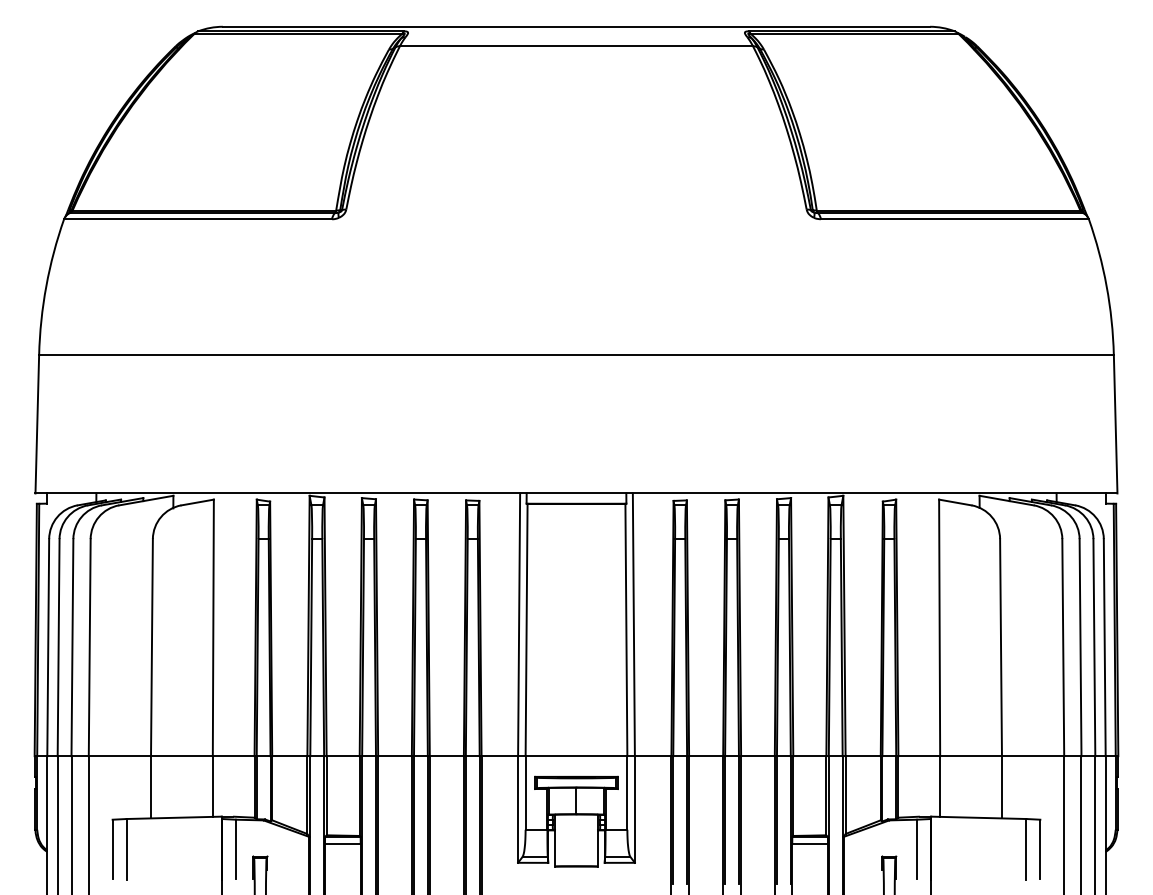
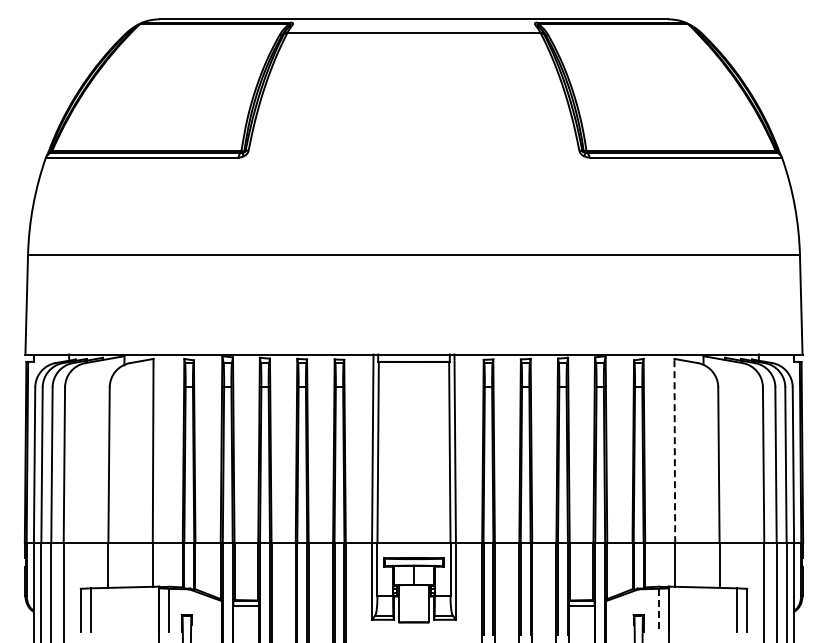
line: (939, 627) -> (674, 450), solid -> dashed
line: (916, 849) -> (658, 610), solid -> dashed

